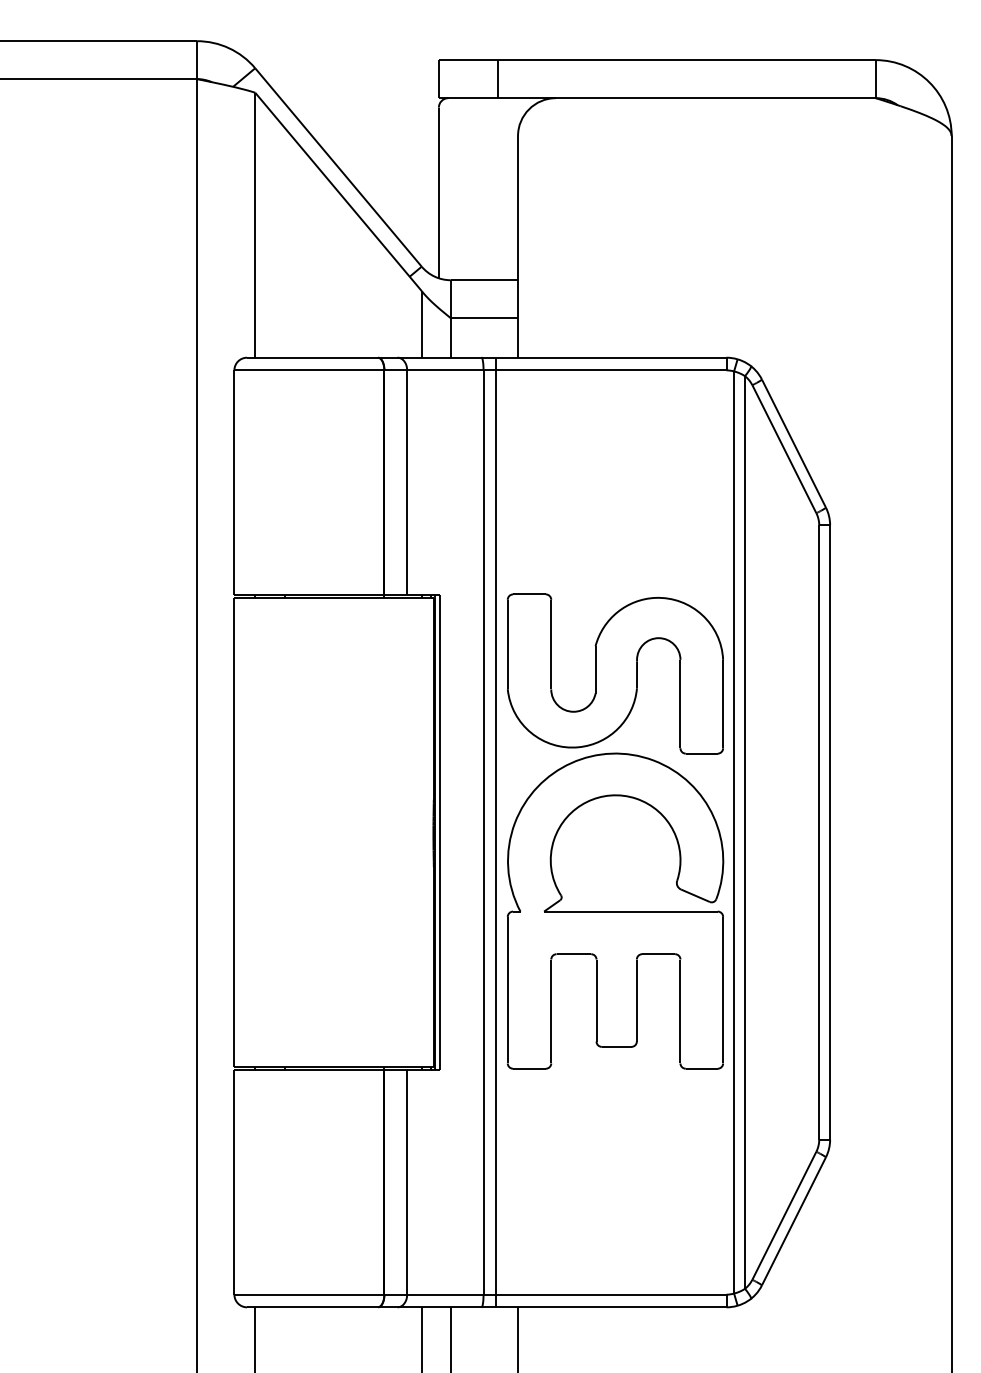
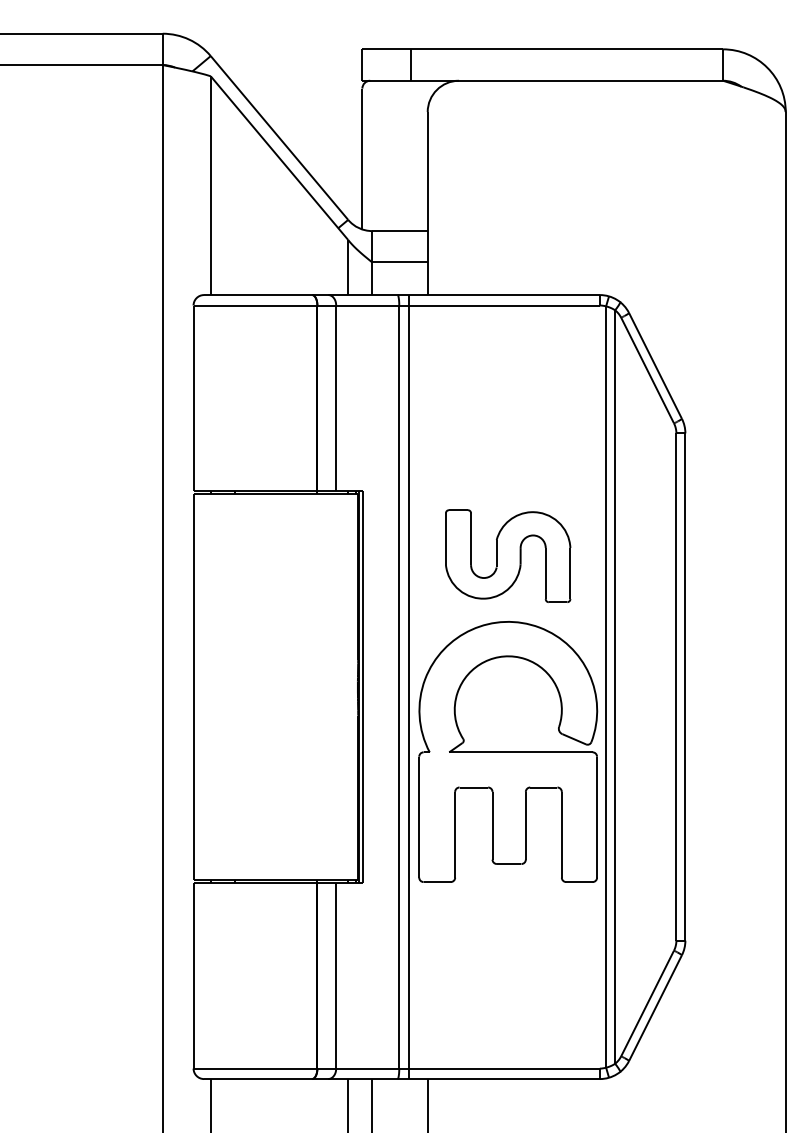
part: (615, 673) -> (508, 555), size x0.7

